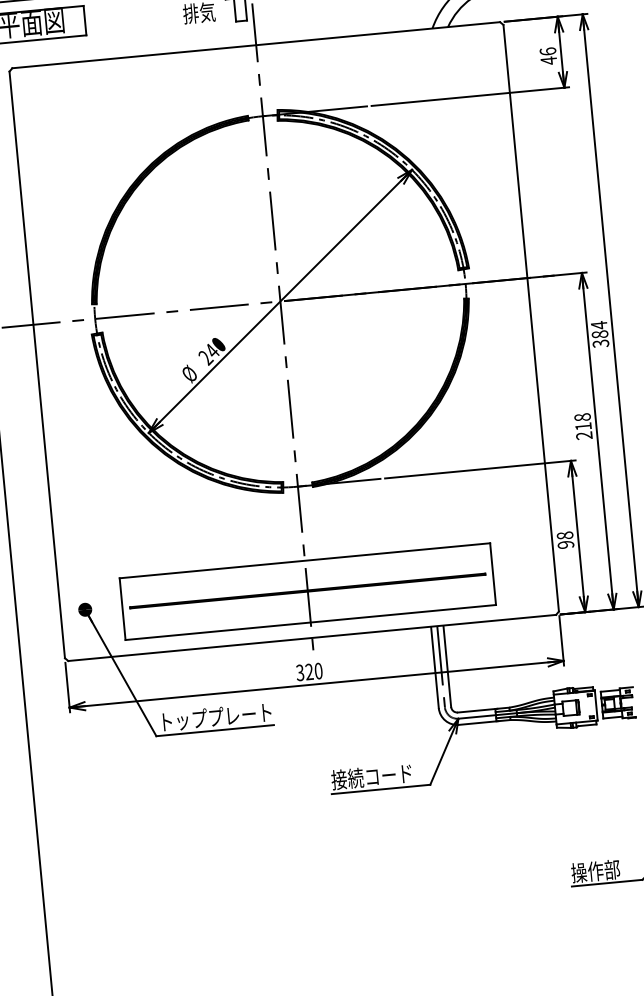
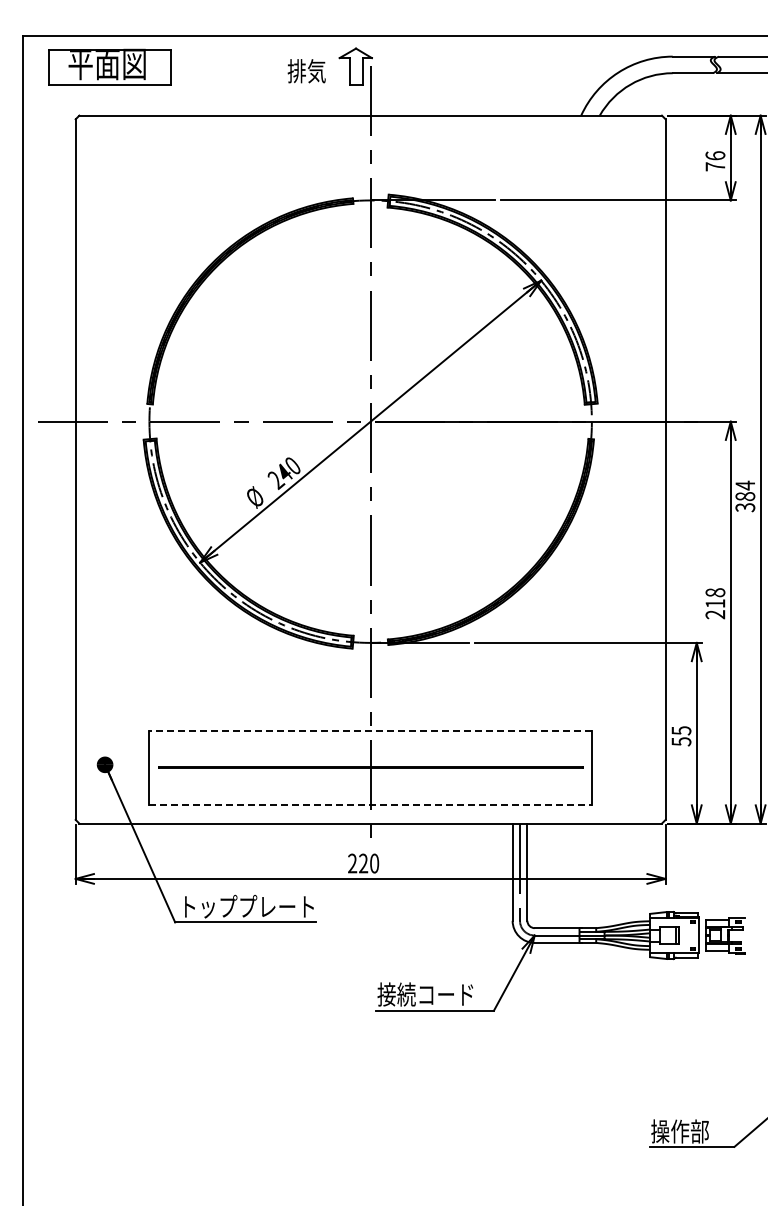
text: (548, 60) -> (715, 166), 46 -> 76
text: (565, 540) -> (681, 736), 98 -> 55
line: (304, 560) -> (370, 731), solid -> dashed
line: (311, 622) -> (371, 805), solid -> dashed
text: (300, 672) -> (352, 863), 320 -> 220

